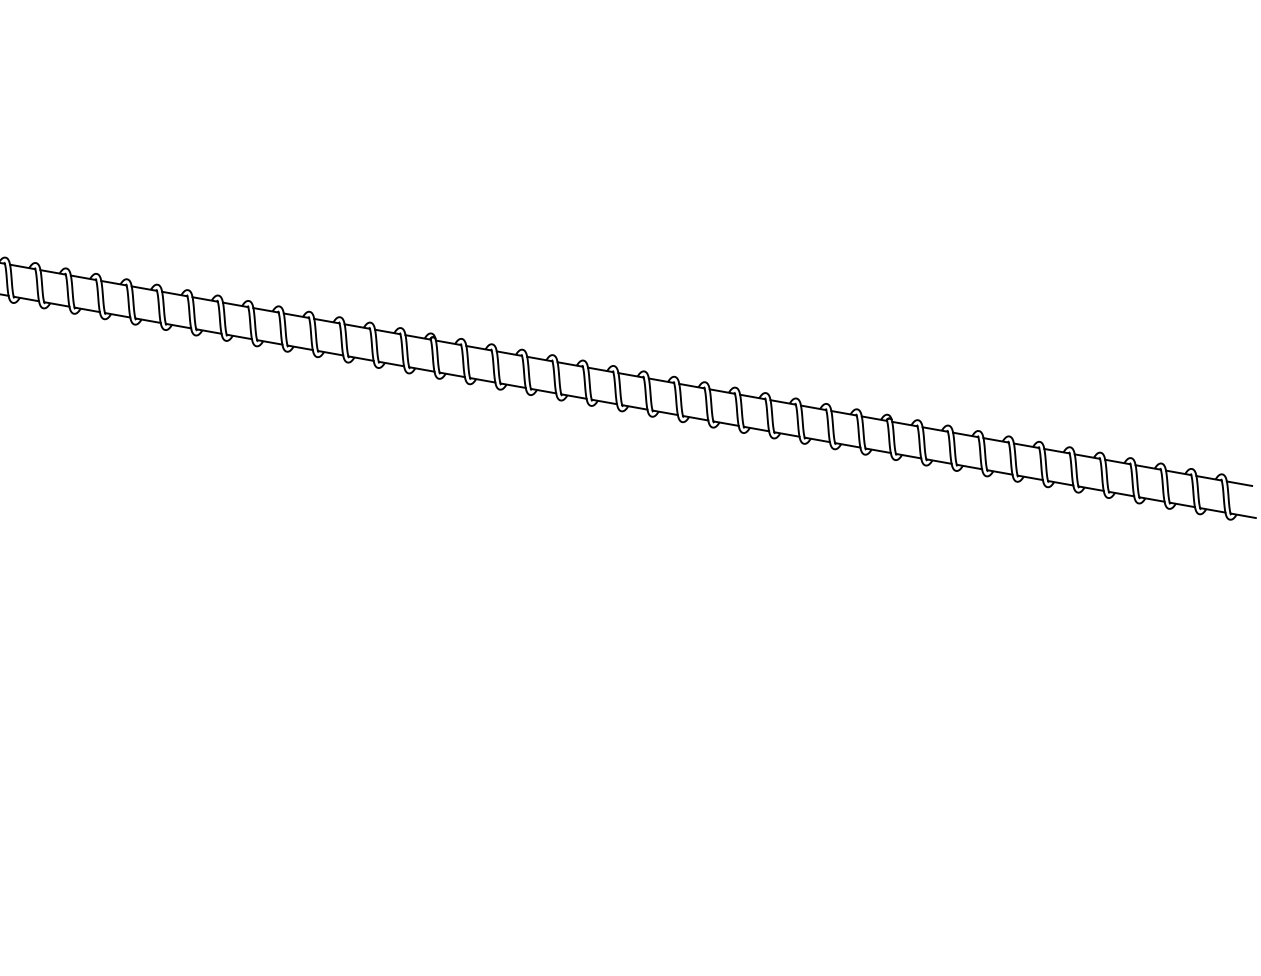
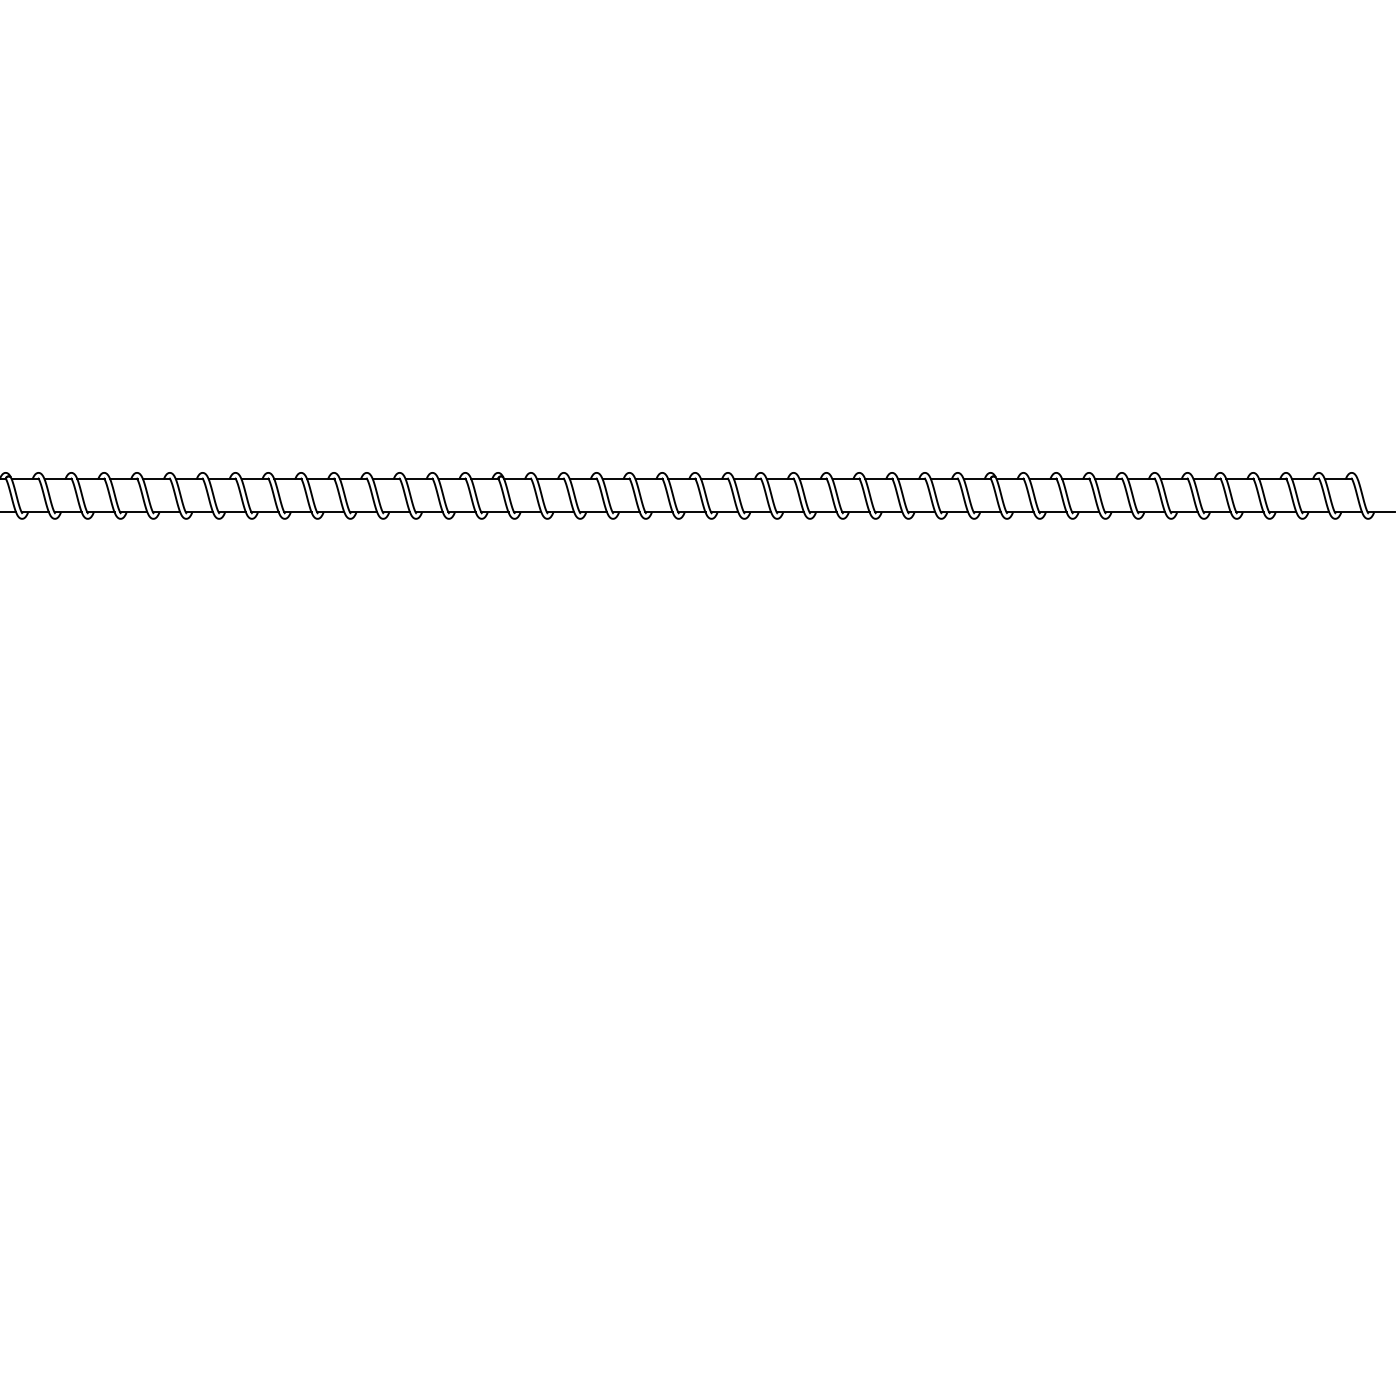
line: (1239, 483) -> (1371, 479), removed

